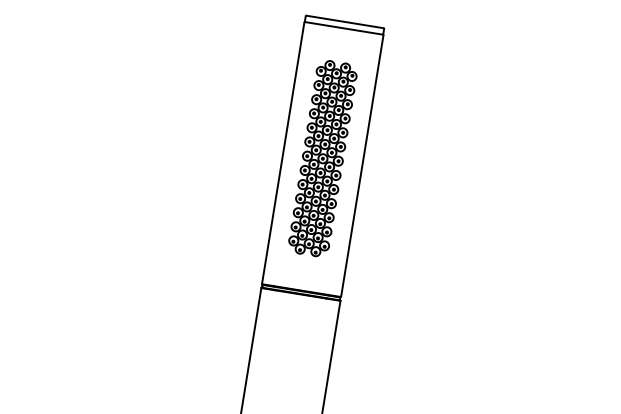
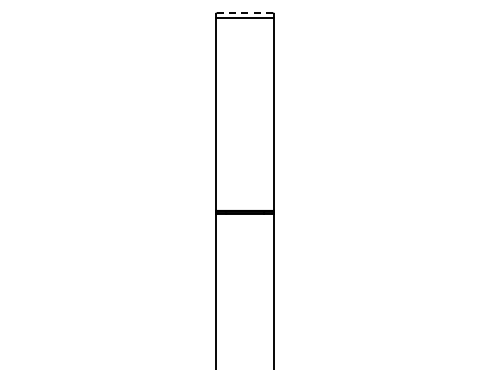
line: (345, 22) -> (245, 13), solid -> dashed
part: (322, 158) -> (244, 113), removed

